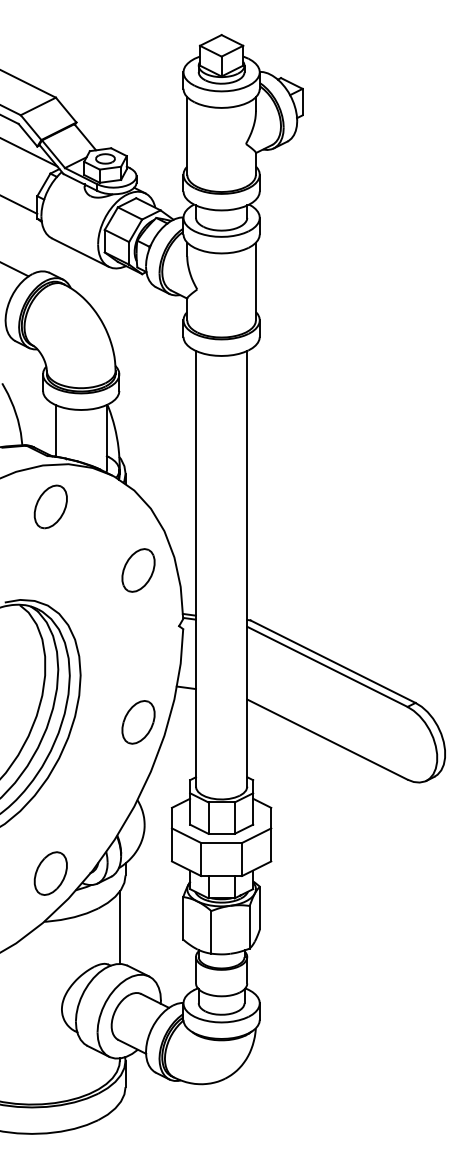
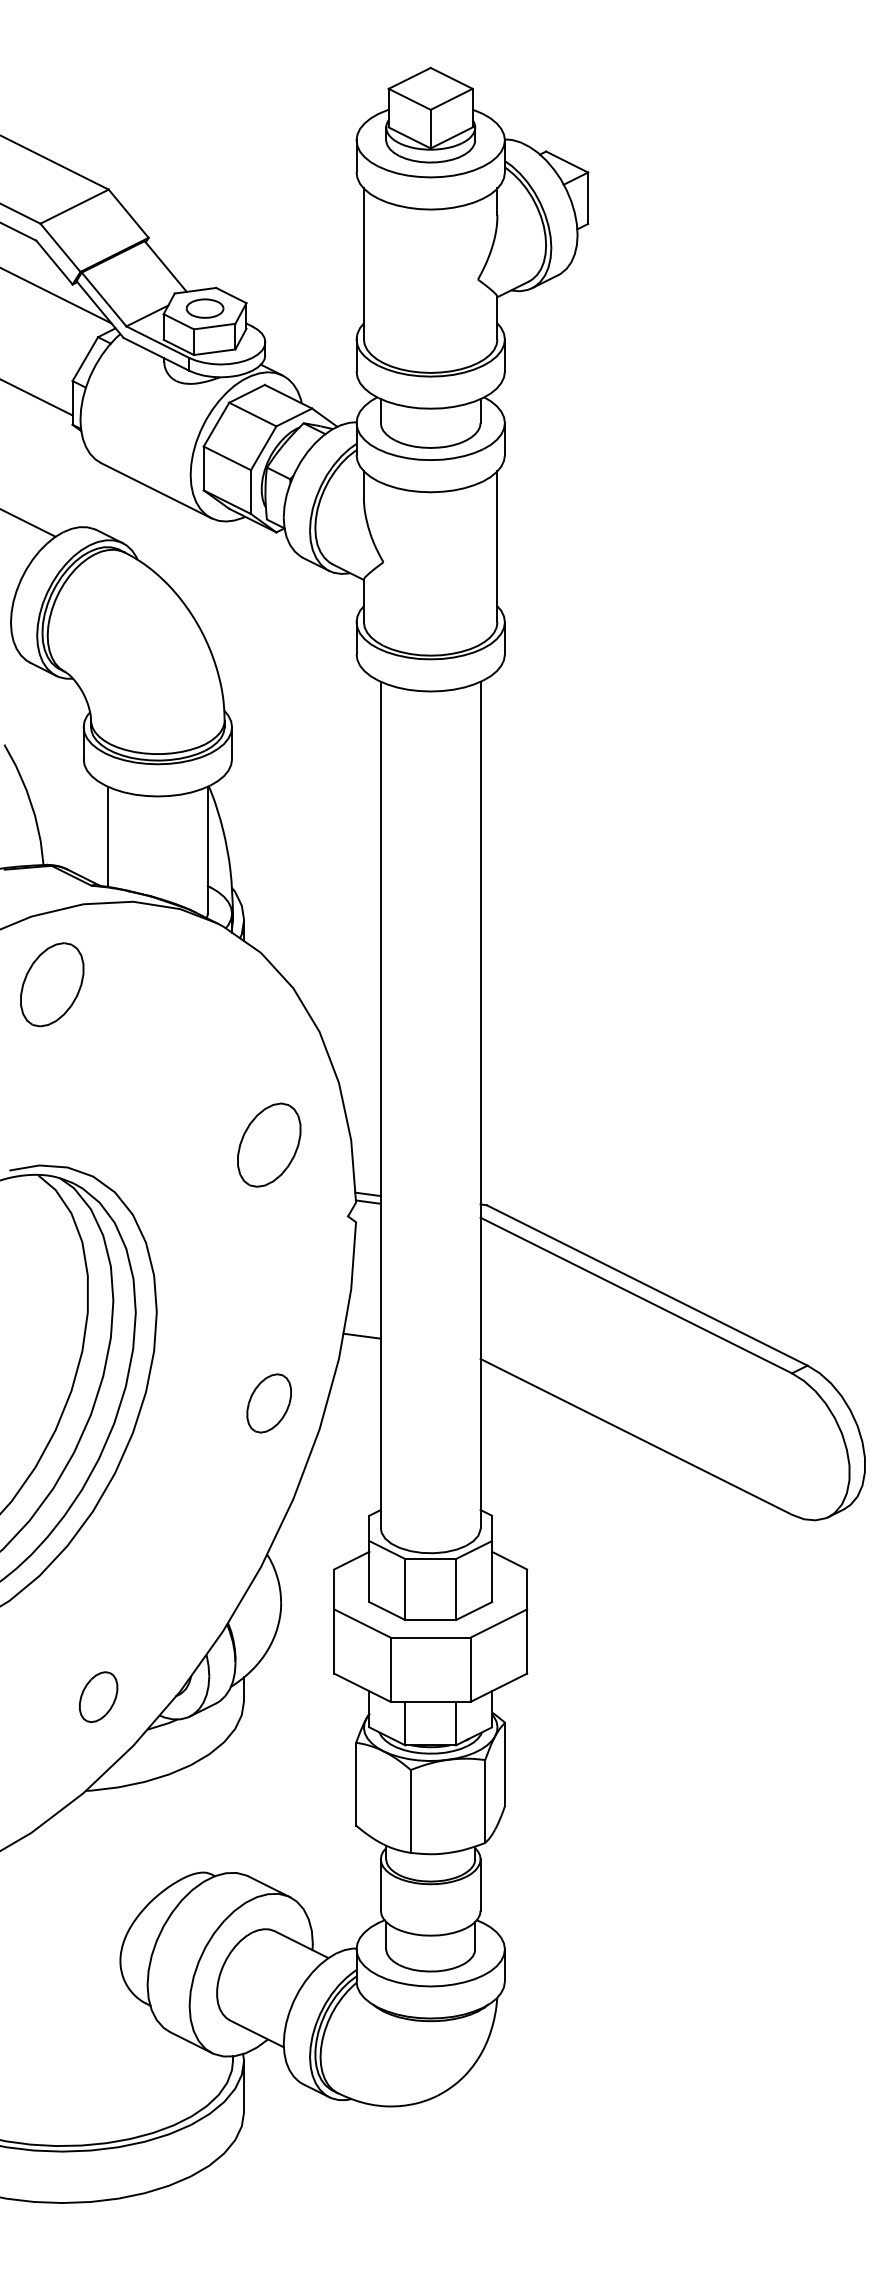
part: (50, 506) -> (51, 983), moved
part: (138, 570) -> (269, 1145), moved
part: (138, 722) -> (269, 1403), size x0.7
part: (50, 873) -> (98, 1697), size x0.6
line: (119, 927) -> (232, 1801), removed

